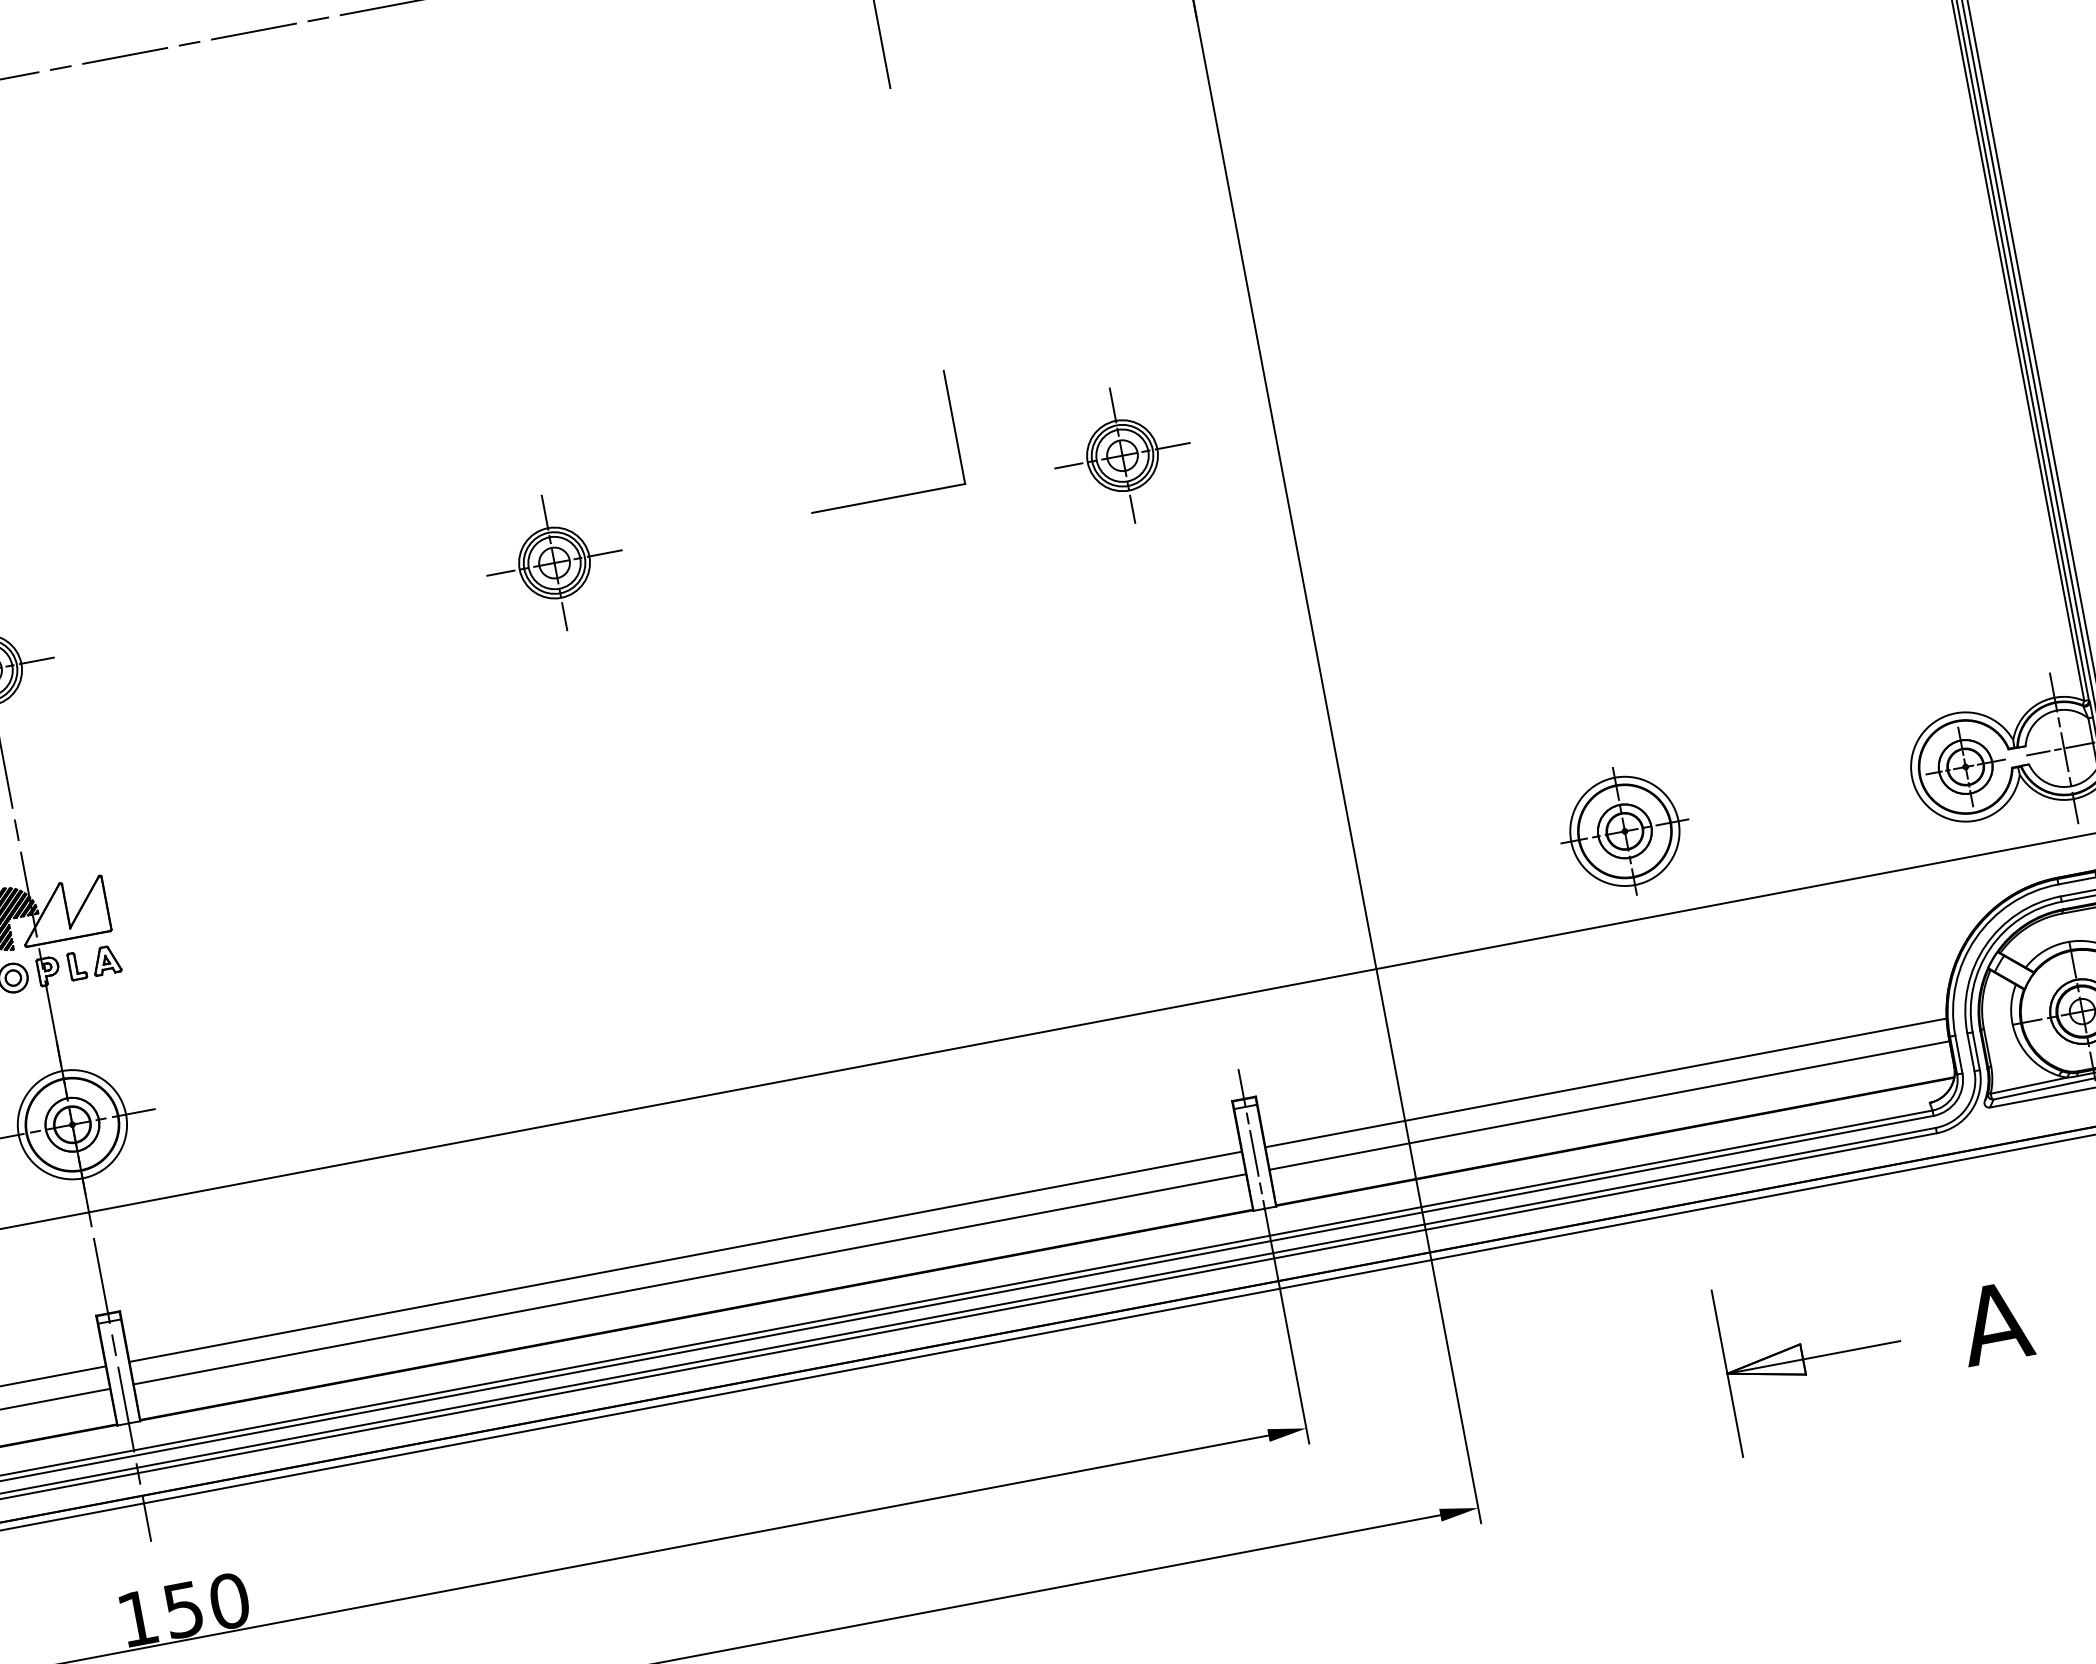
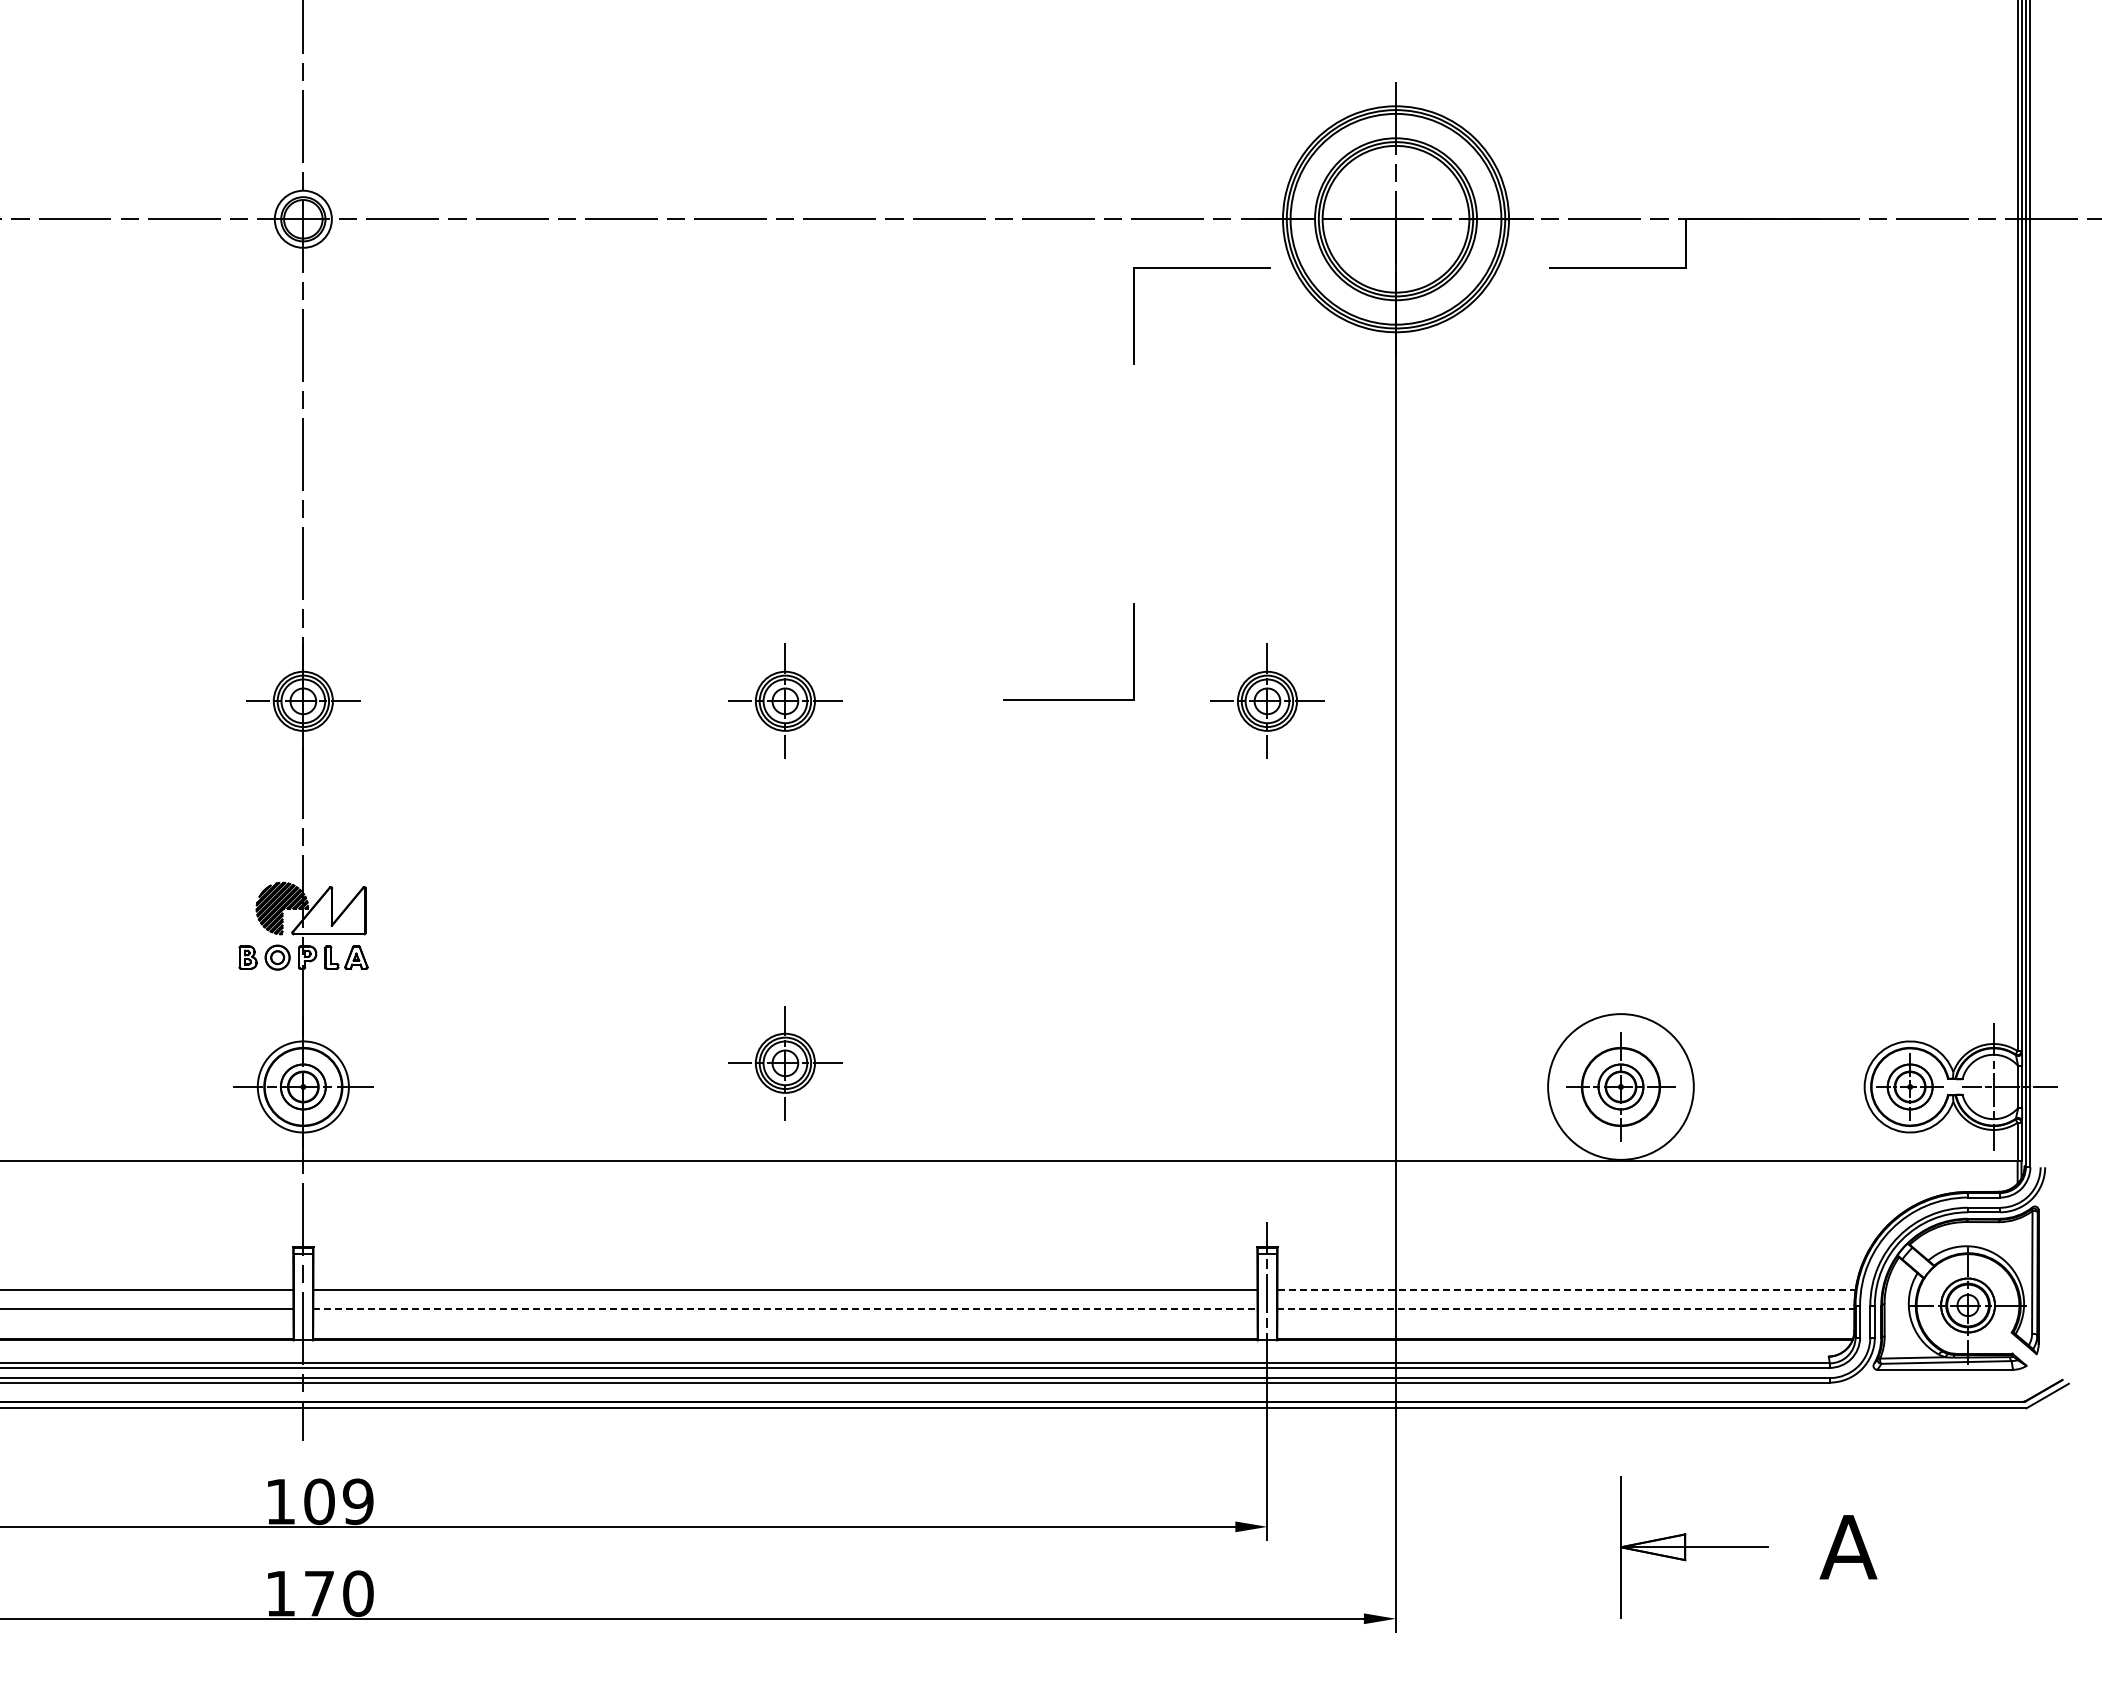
circle: (1624, 830) -> (1620, 1086), size x1.6
part: (635, 988) -> (785, 1062), added
line: (1607, 1083) -> (1567, 1290), solid -> dashed
line: (1609, 1105) -> (1565, 1309), solid -> dashed
line: (690, 1279) -> (785, 1309), solid -> dashed
text: (206, 1605) -> (338, 1501), 150 -> 109

